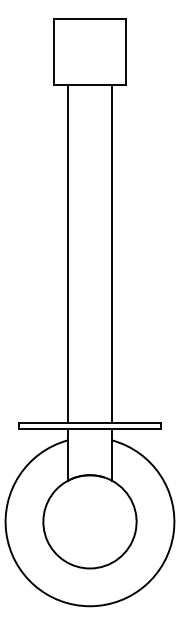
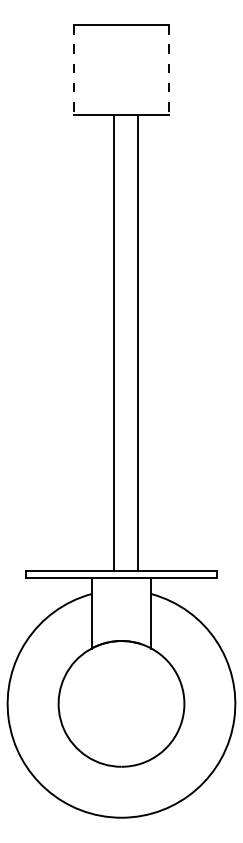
line: (54, 52) -> (73, 70), solid -> dashed
line: (125, 52) -> (169, 70), solid -> dashed
line: (67, 253) -> (114, 341), moved
line: (112, 253) -> (138, 341), moved

